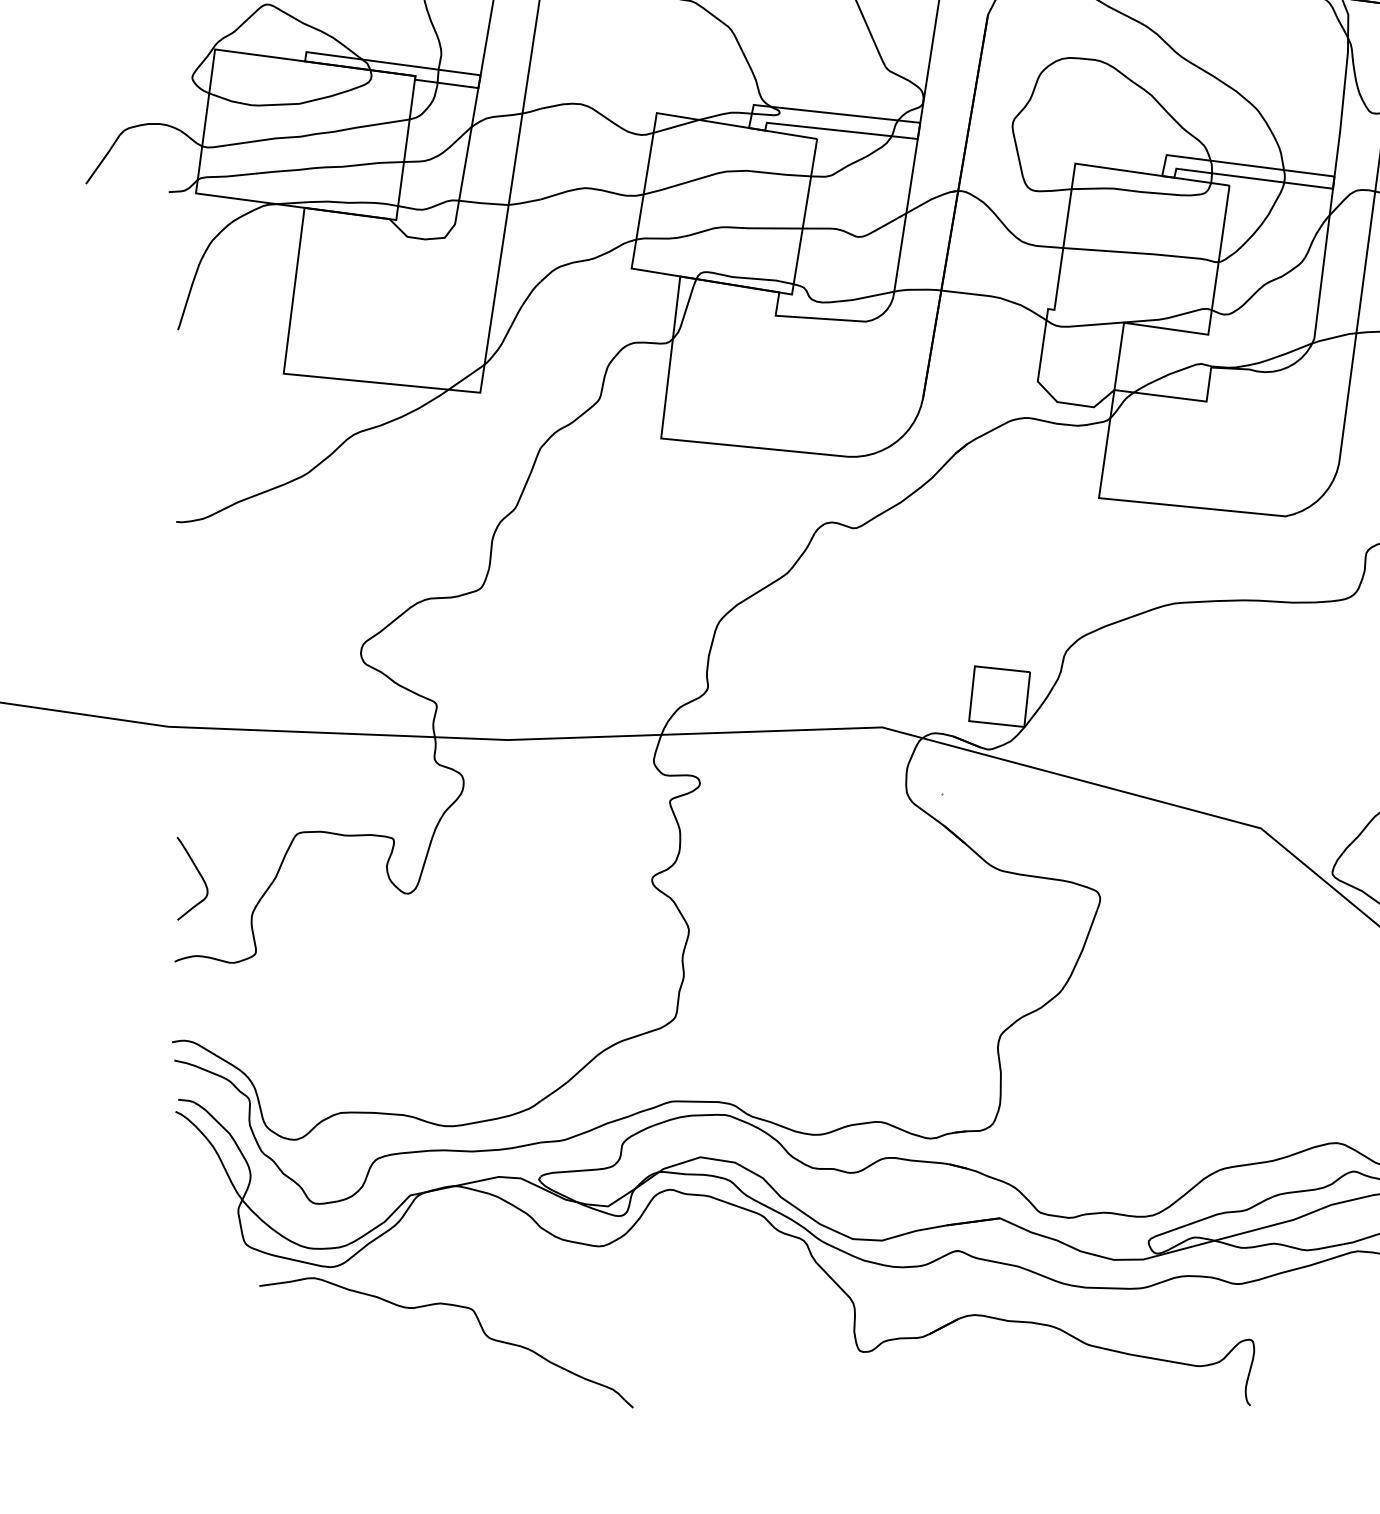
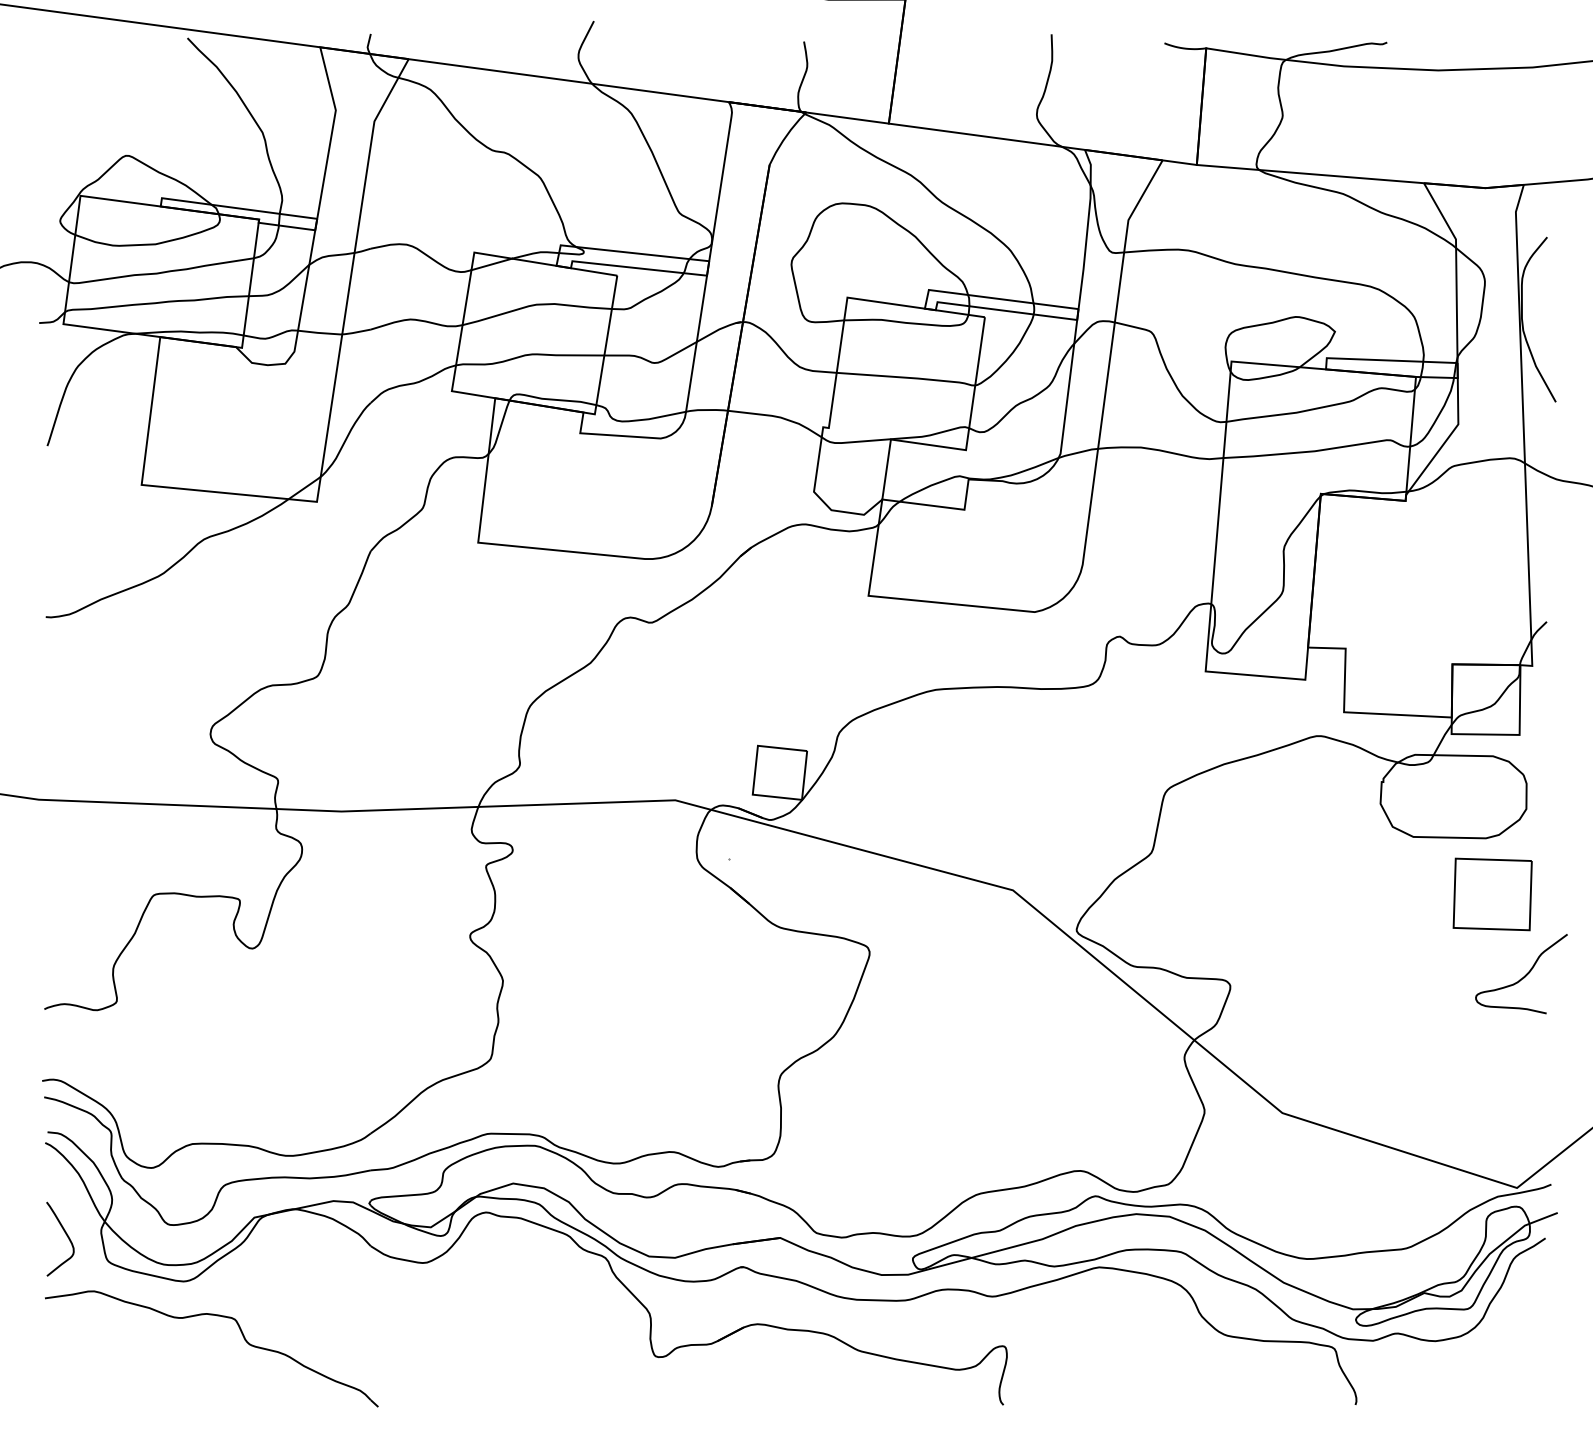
curve: (198, 873) -> (65, 1234), moved
part: (452, 1306) -> (217, 1316), moved

